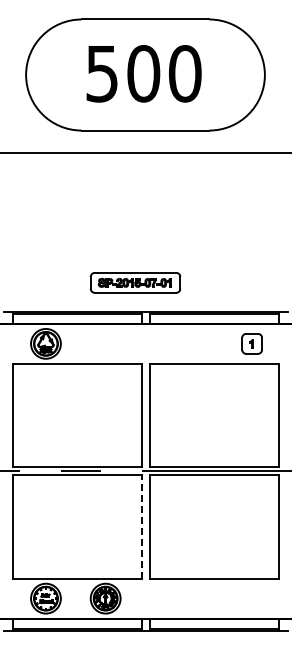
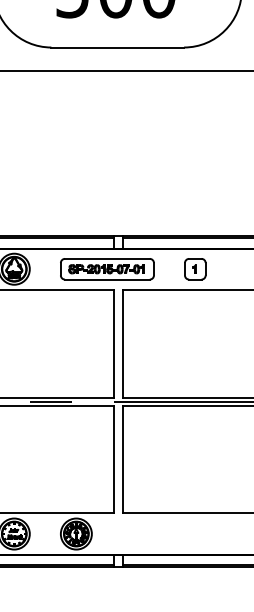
part: (135, 282) -> (107, 268), moved
part: (251, 343) -> (194, 268), moved
line: (141, 527) -> (113, 460), dashed -> solid

